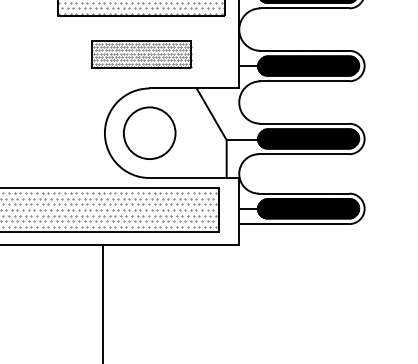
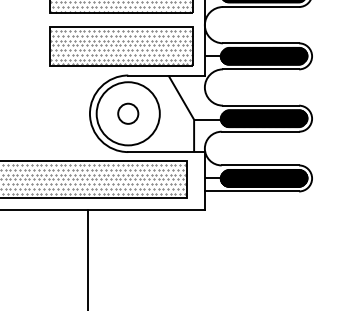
part: (141, 54) -> (121, 46), size x1.67
circle: (149, 132) -> (128, 113), added
circle: (149, 133) -> (128, 114), size x1.43

